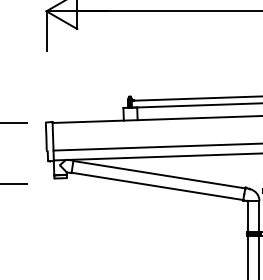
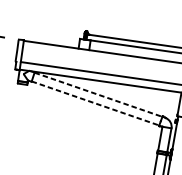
line: (159, 174) -> (98, 94), solid -> dashed
line: (157, 186) -> (95, 103), solid -> dashed

